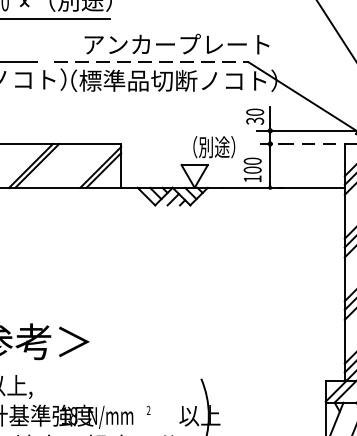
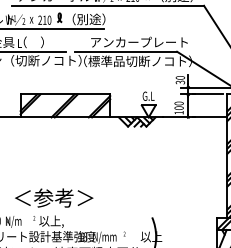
line: (152, 61) -> (126, 51), dashed -> solid
line: (297, 144) -> (202, 94), dashed -> solid
text: (207, 145) -> (155, 95), （別途） -> G.L

